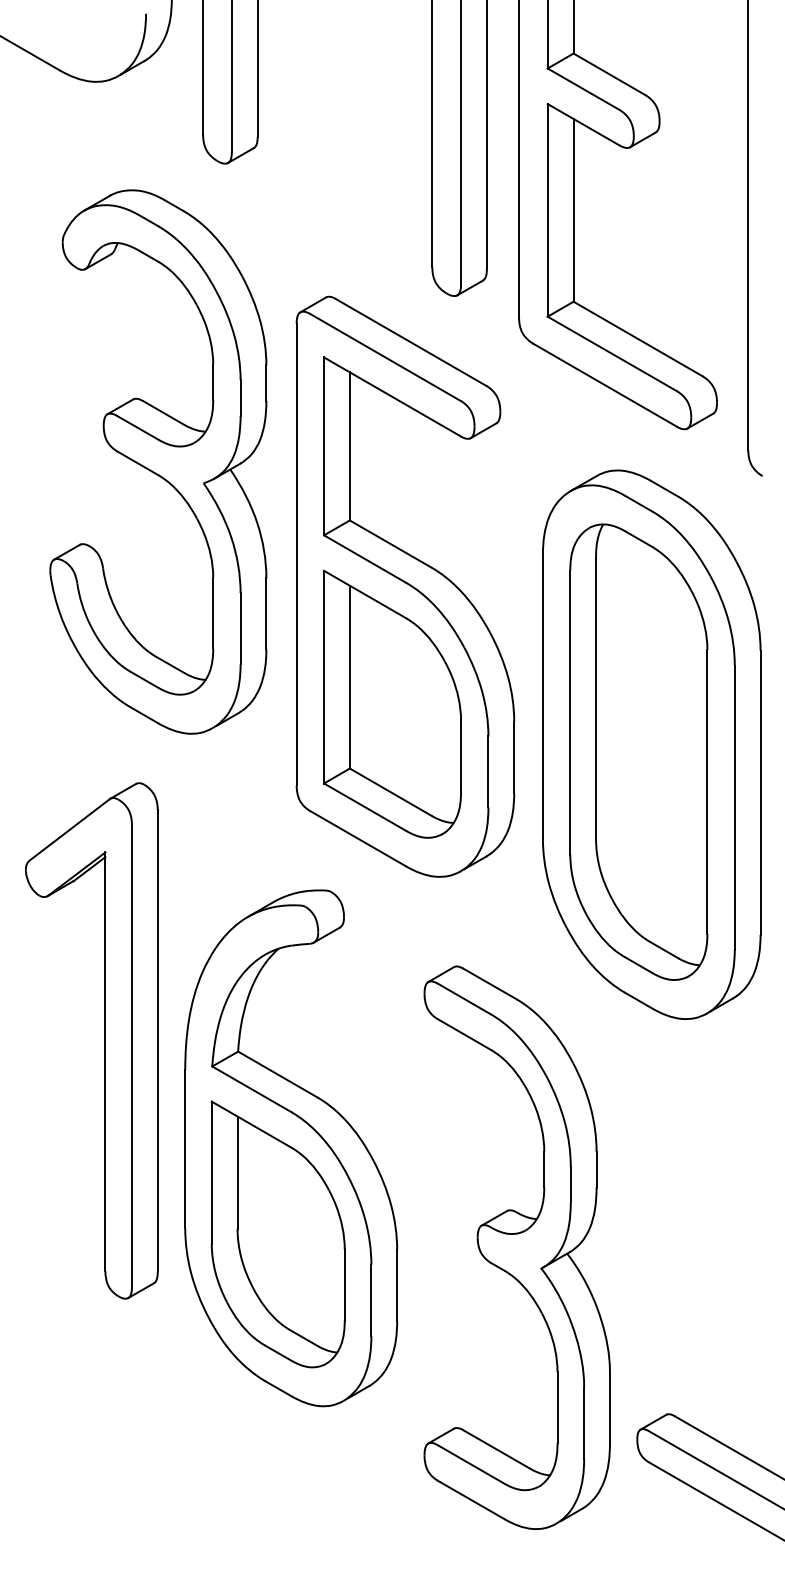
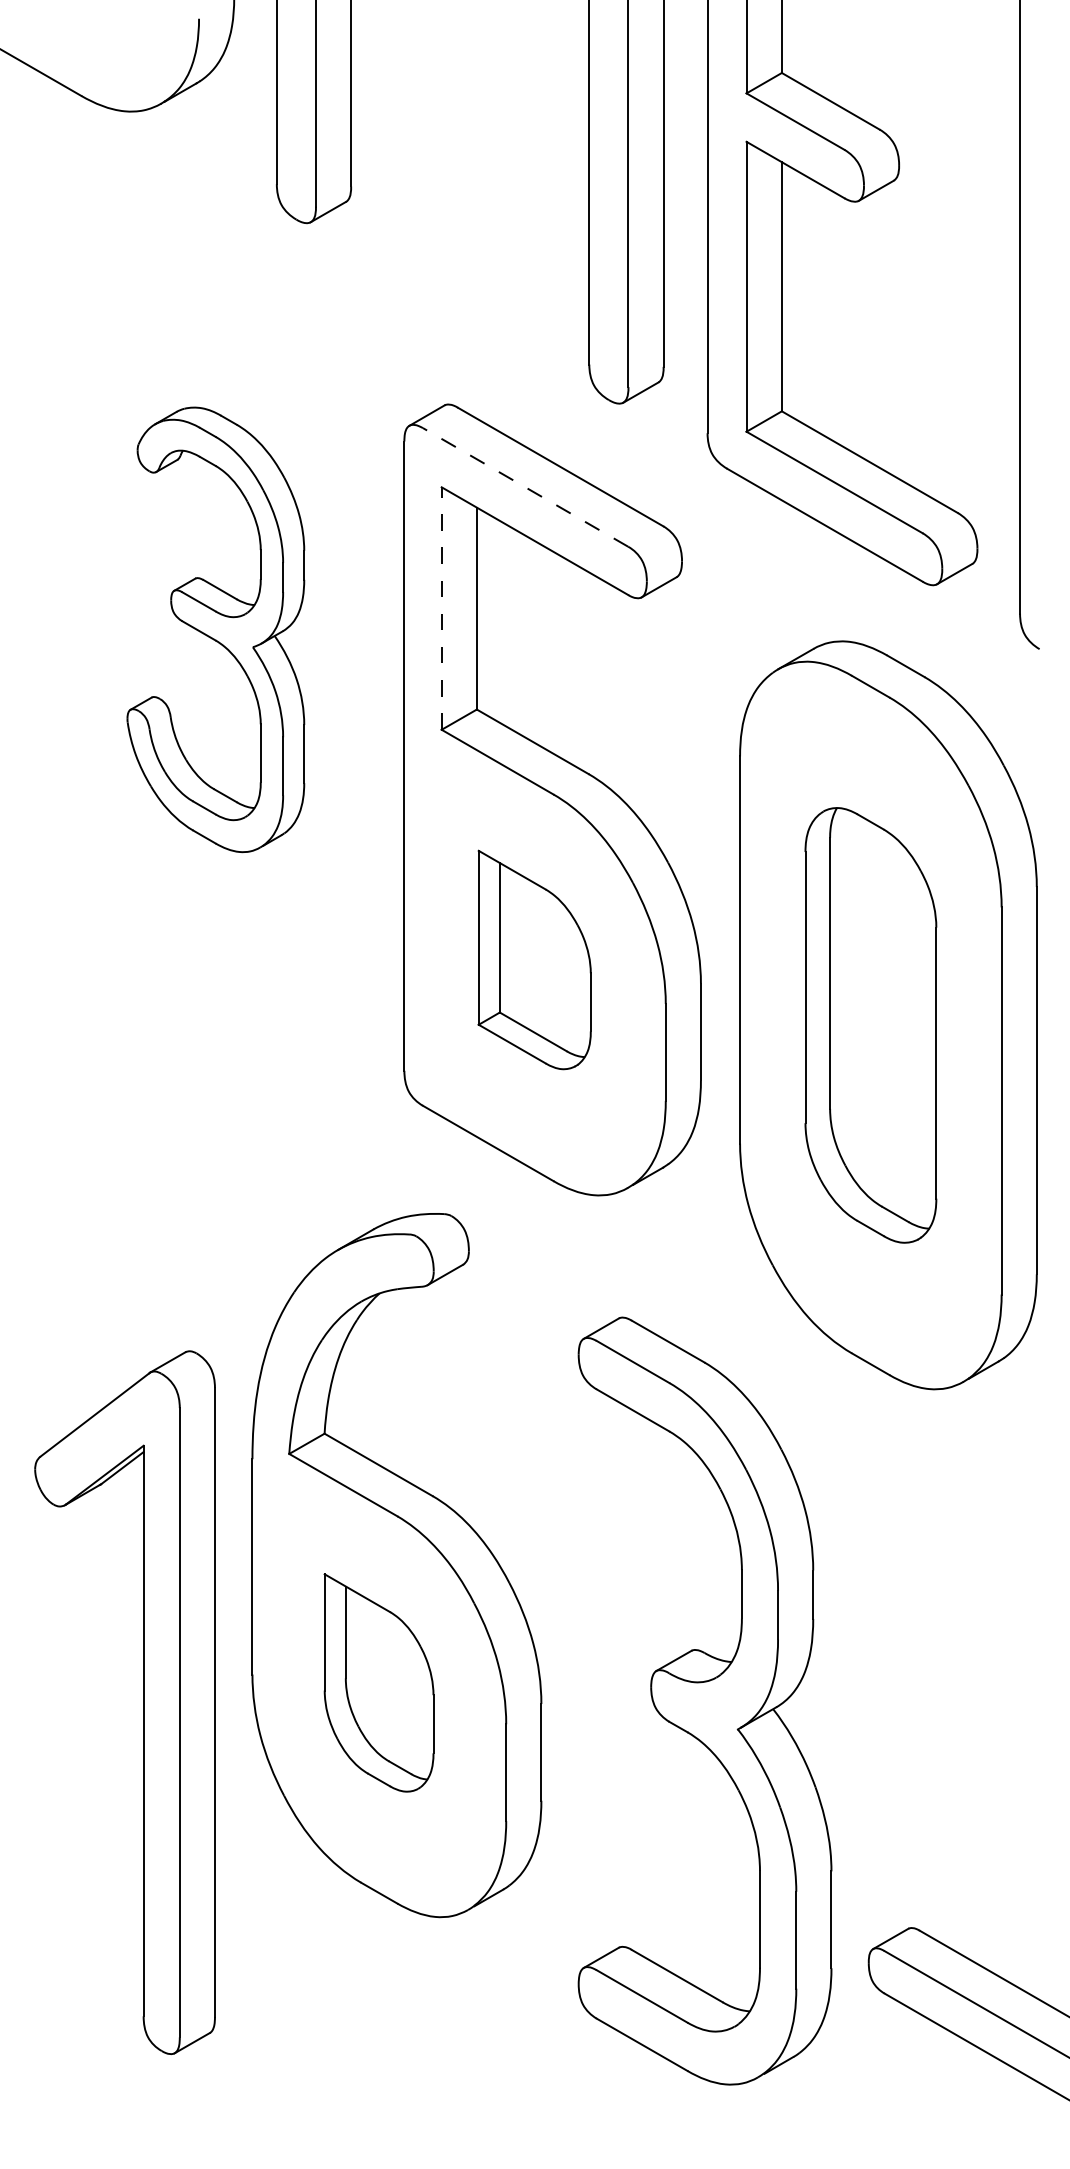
line: (385, 357) -> (525, 487), solid -> dashed
line: (324, 446) -> (442, 608), solid -> dashed
part: (158, 461) -> (215, 629), size x0.6
part: (391, 703) -> (533, 959), size x0.6
part: (638, 751) -> (870, 1024), size x0.7
part: (104, 1040) -> (142, 1702), moved
part: (277, 1234) -> (378, 1682), size x0.6

